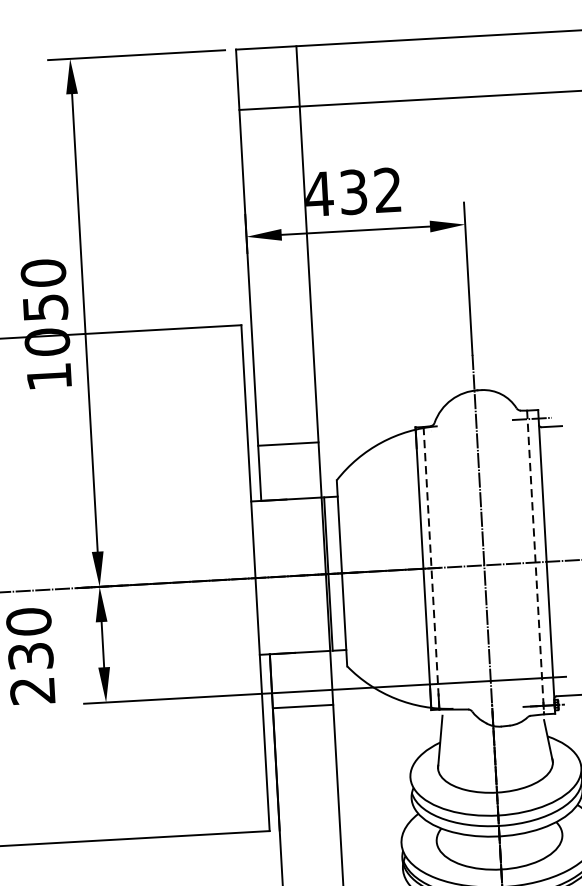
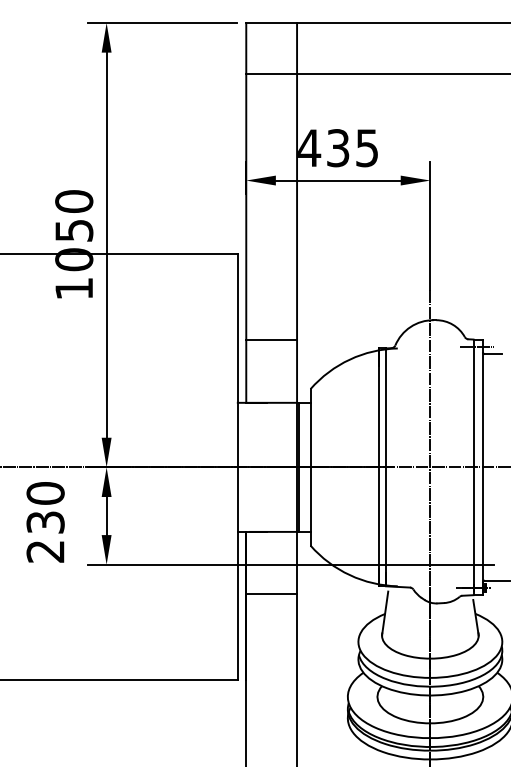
text: (387, 190) -> (366, 148), 432 -> 435
line: (288, 444) -> (271, 340), moved
line: (535, 562) -> (473, 467), dashed -> solid
line: (431, 568) -> (385, 467), dashed -> solid
line: (302, 706) -> (271, 594), moved

